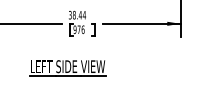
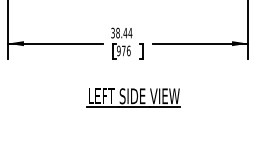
part: (67, 67) -> (133, 97), moved

